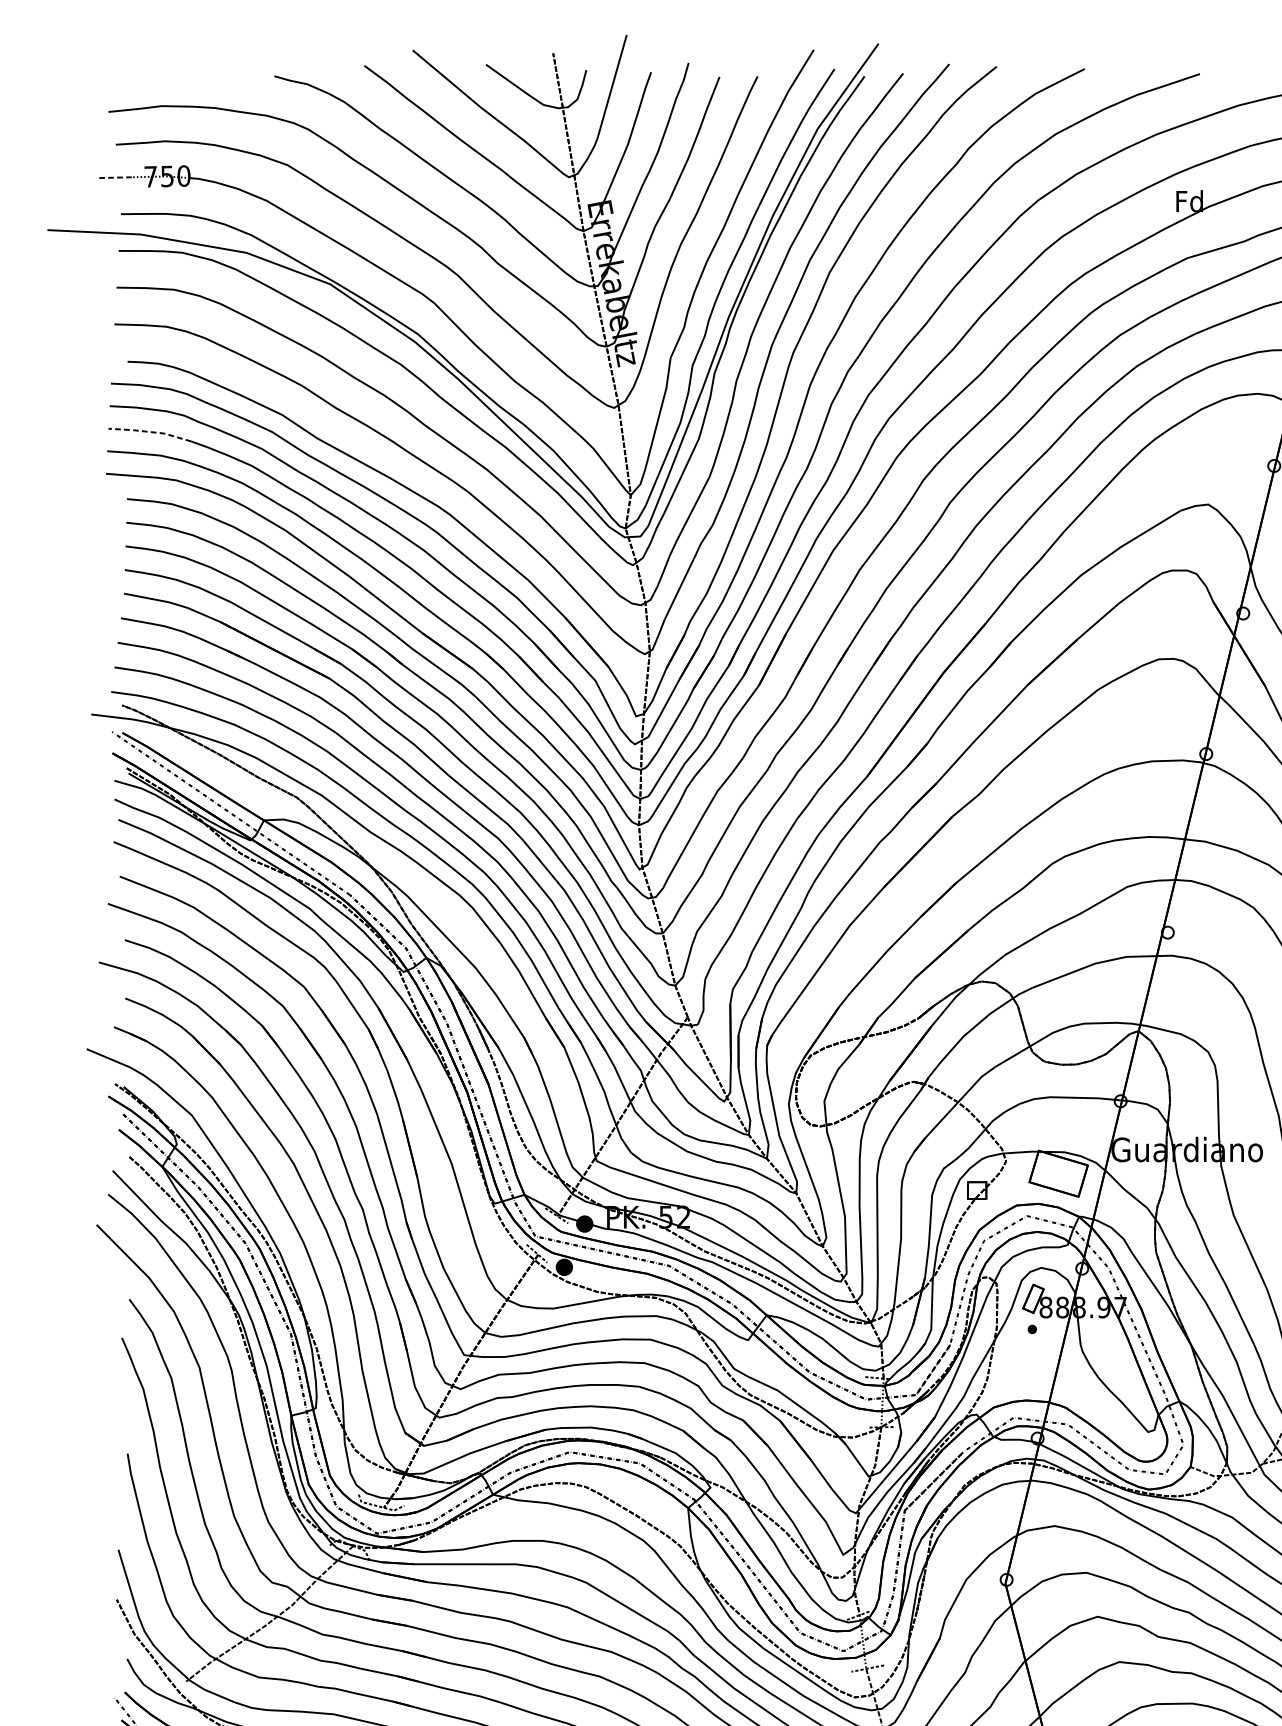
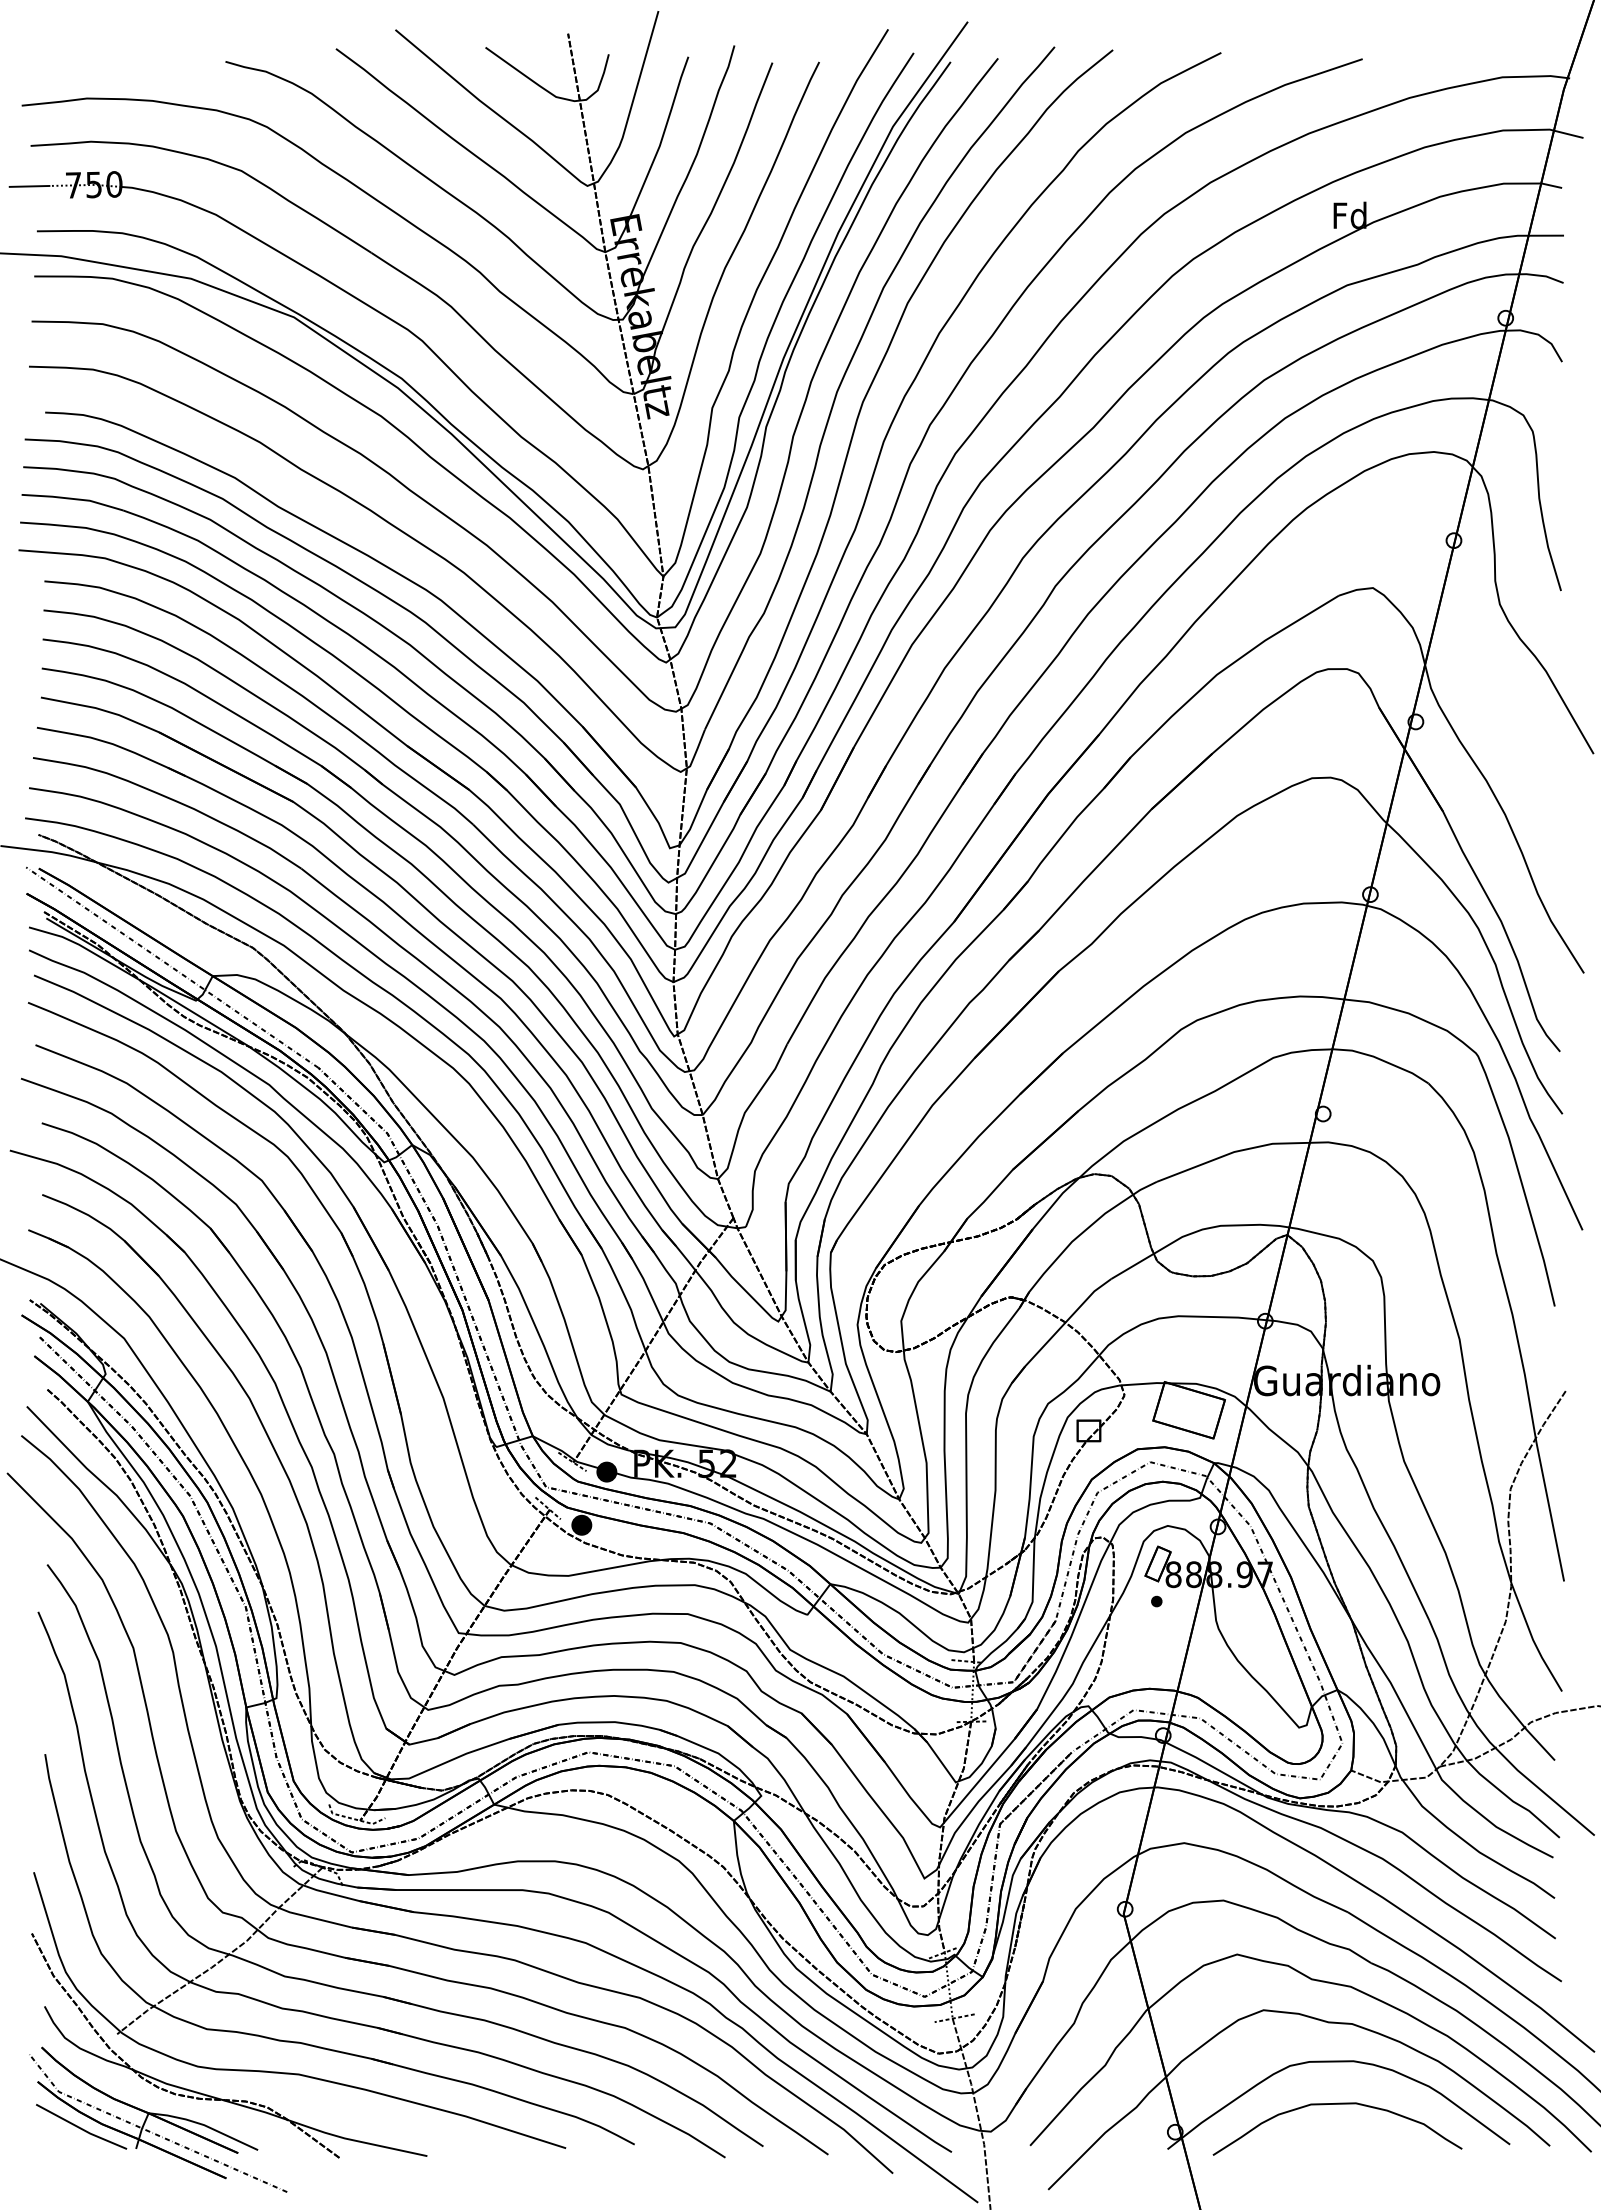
line: (114, 177) -> (29, 186), dashed -> solid
line: (150, 431) -> (73, 498), dashed -> solid

